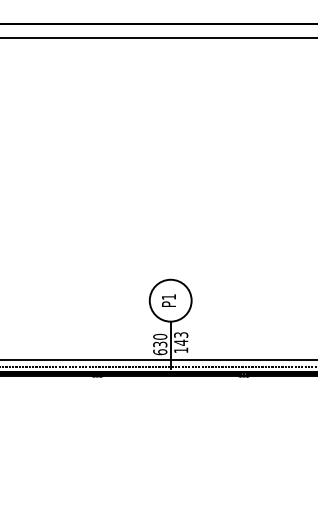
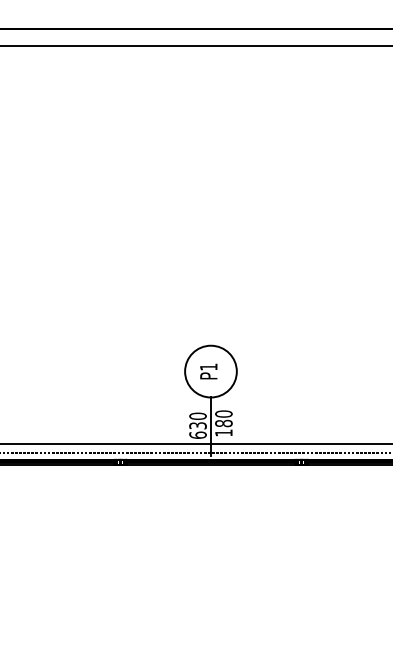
text: (180, 338) -> (223, 418), 143 -> 180

